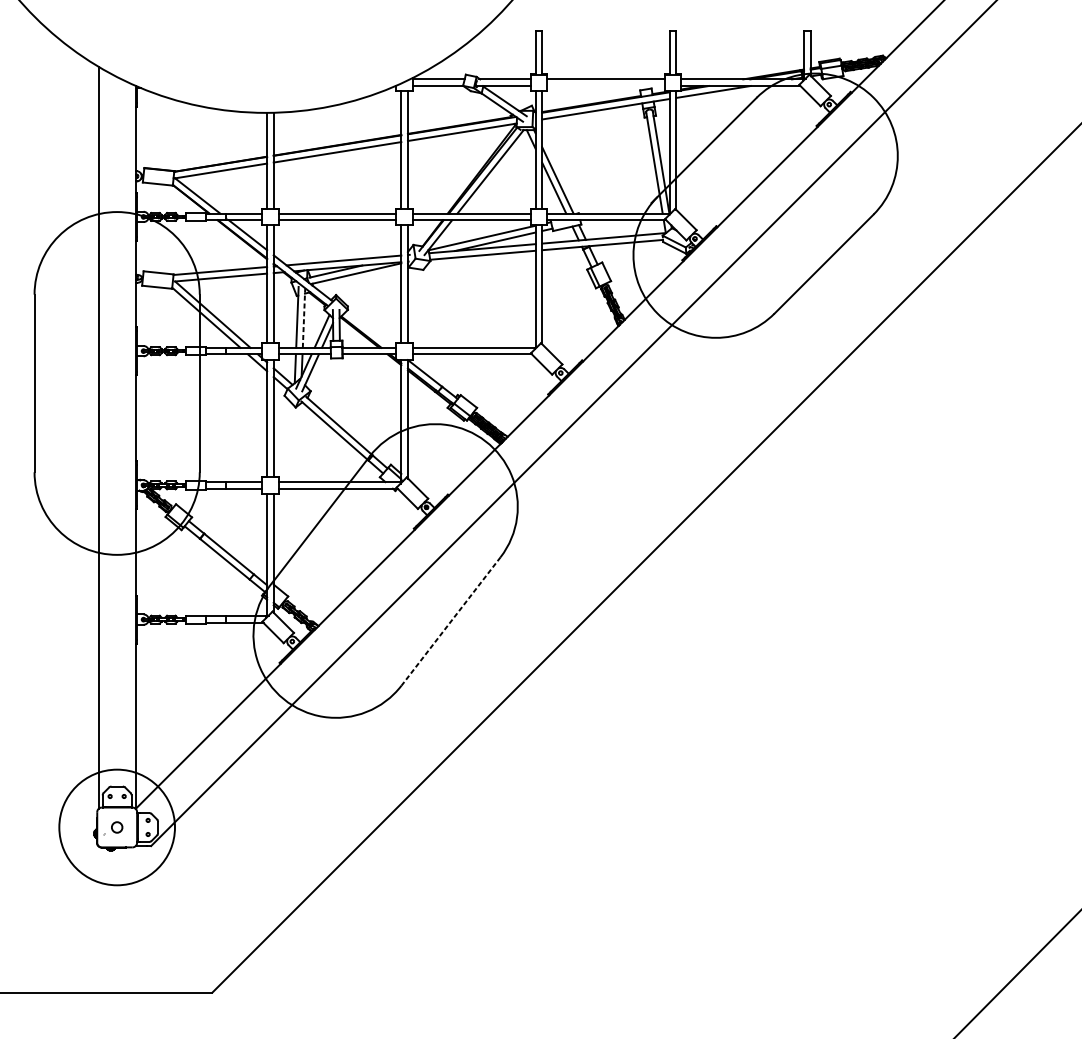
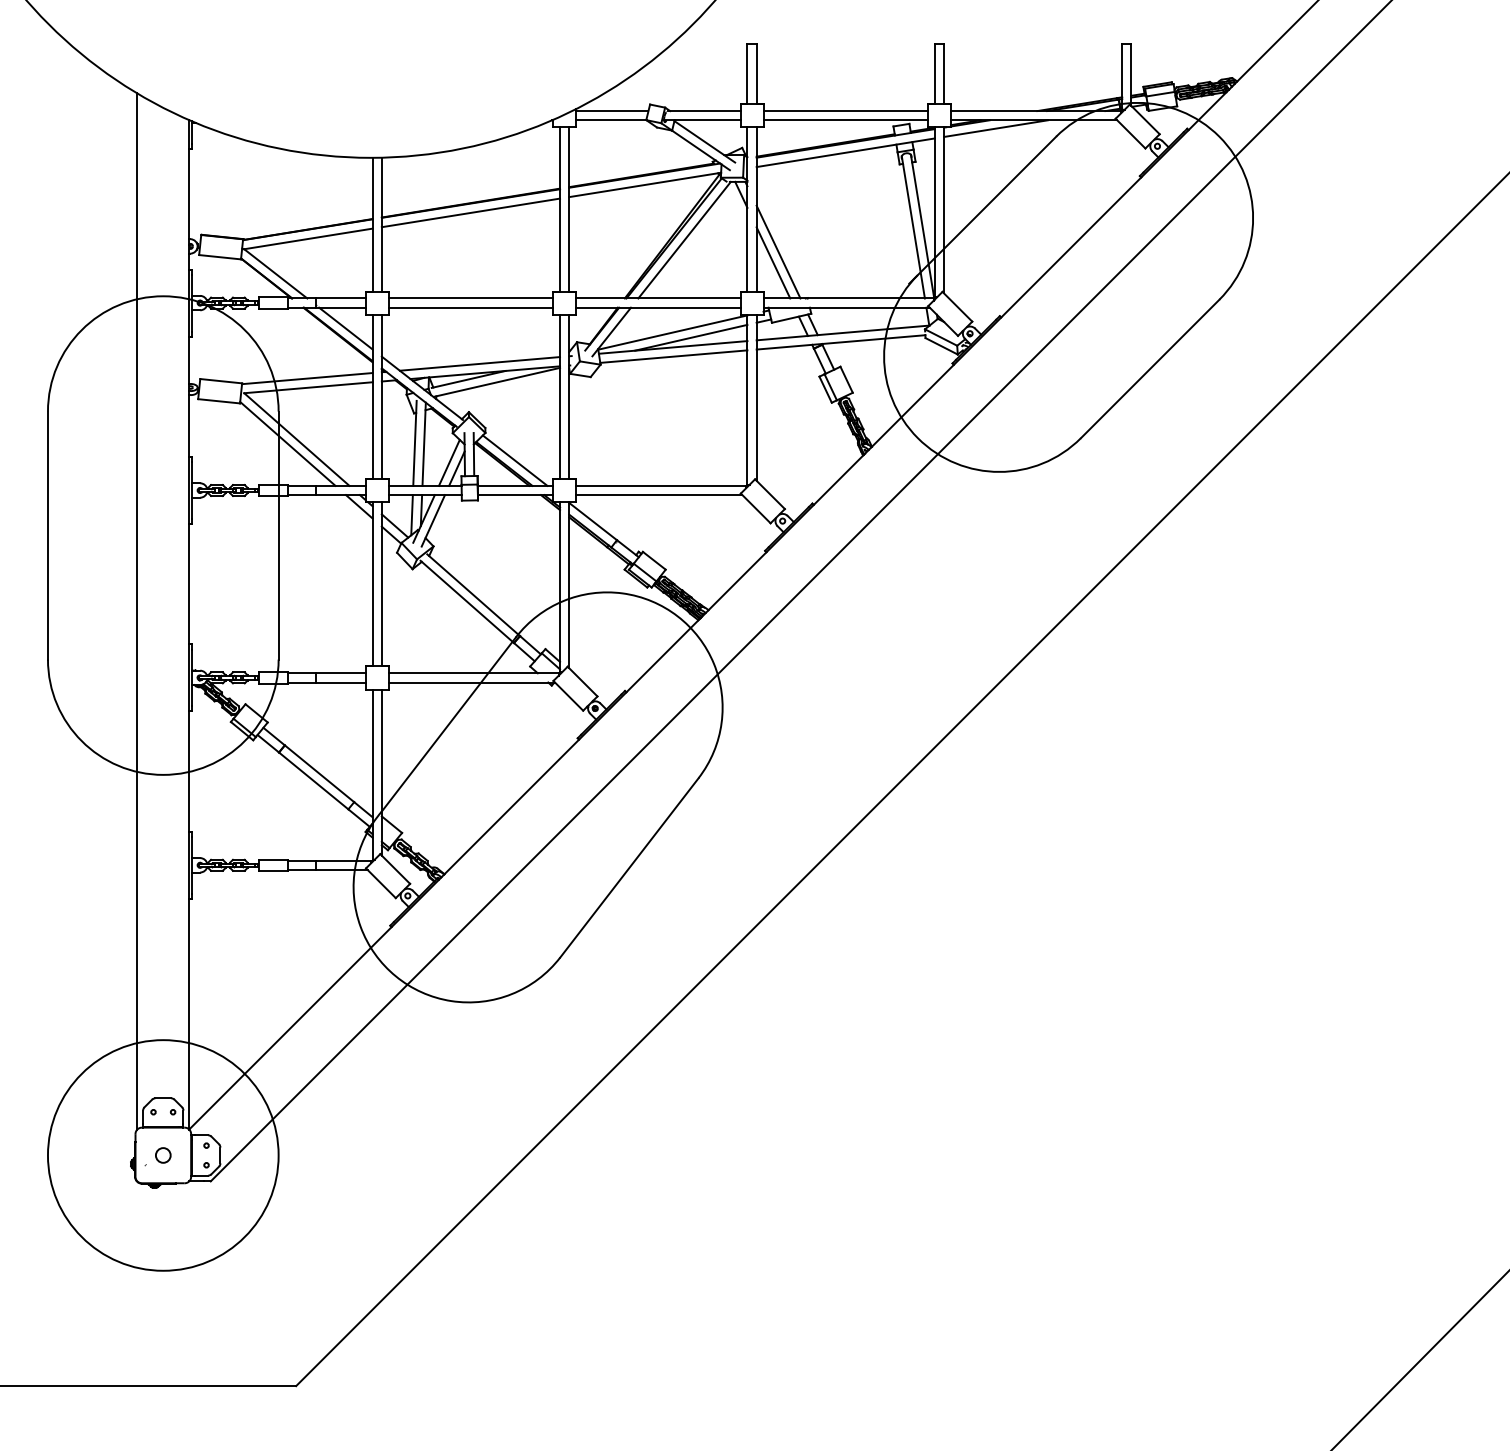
line: (605, 86) -> (845, 120), added
line: (304, 318) -> (424, 444), dashed -> solid
line: (368, 329) -> (514, 460), added
line: (451, 621) -> (629, 868), dashed -> solid
circle: (116, 827) -> (162, 1155), size x1.43

